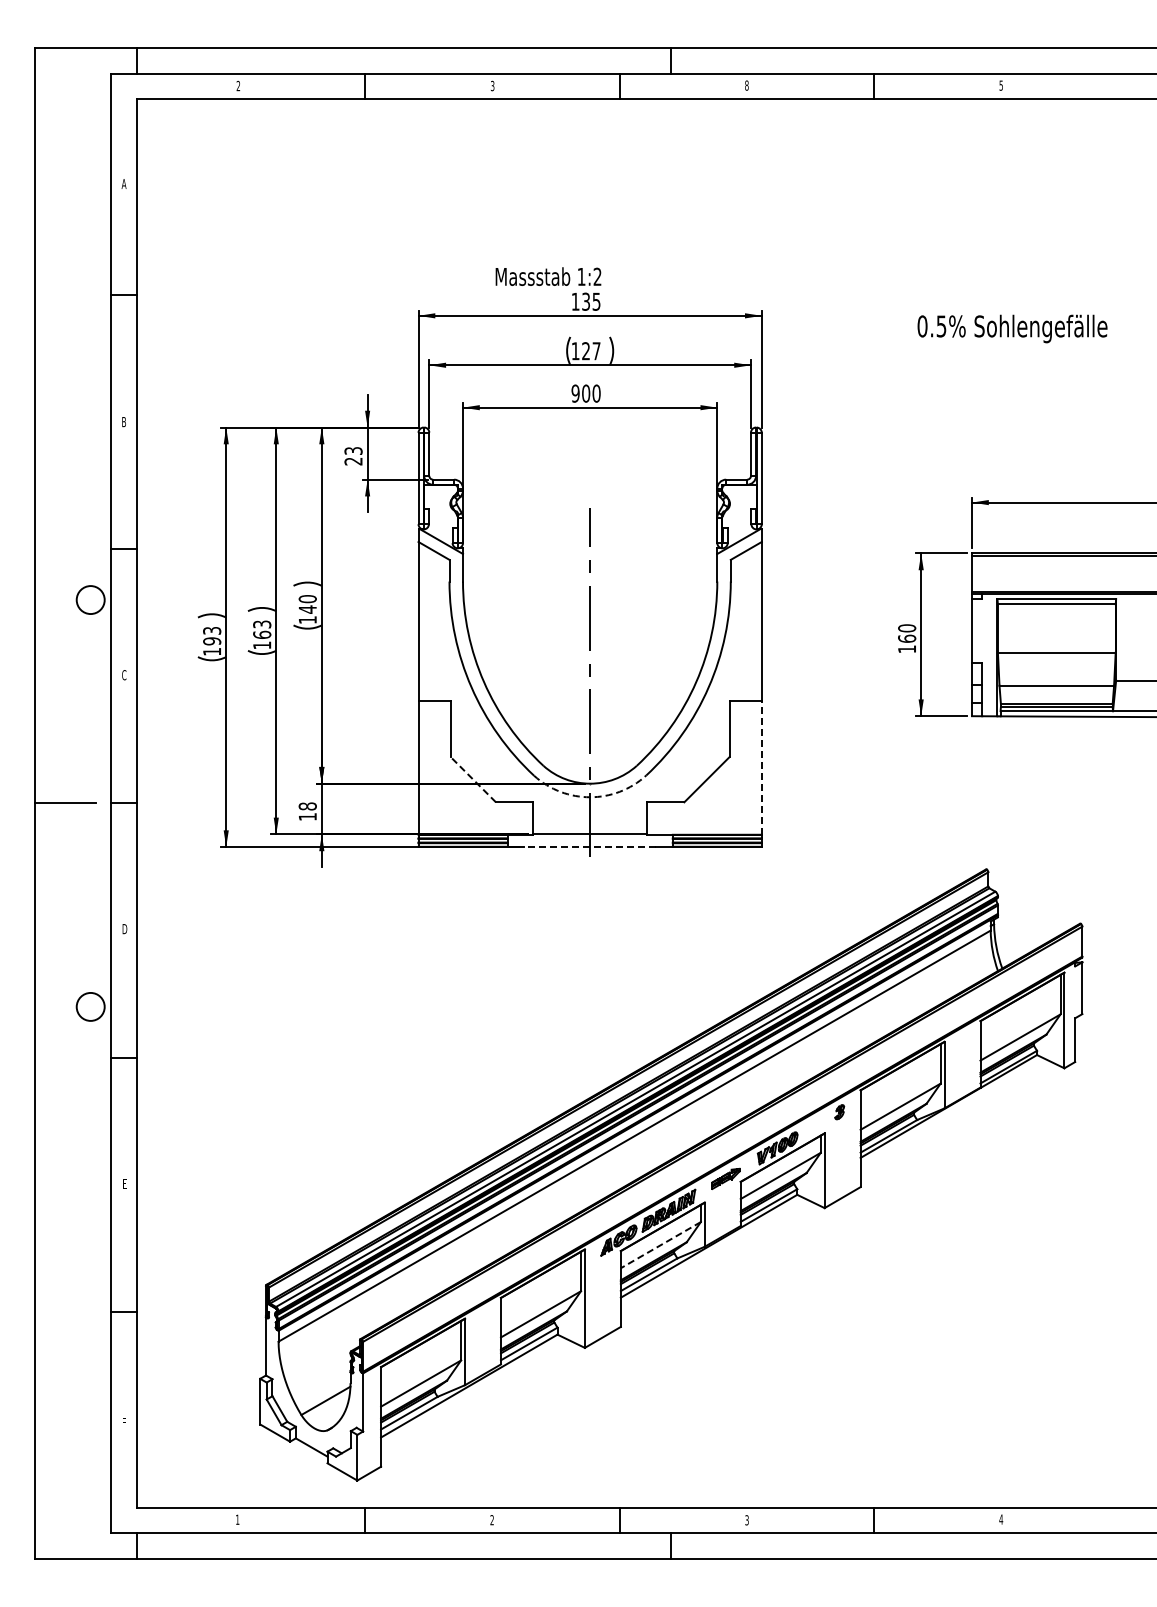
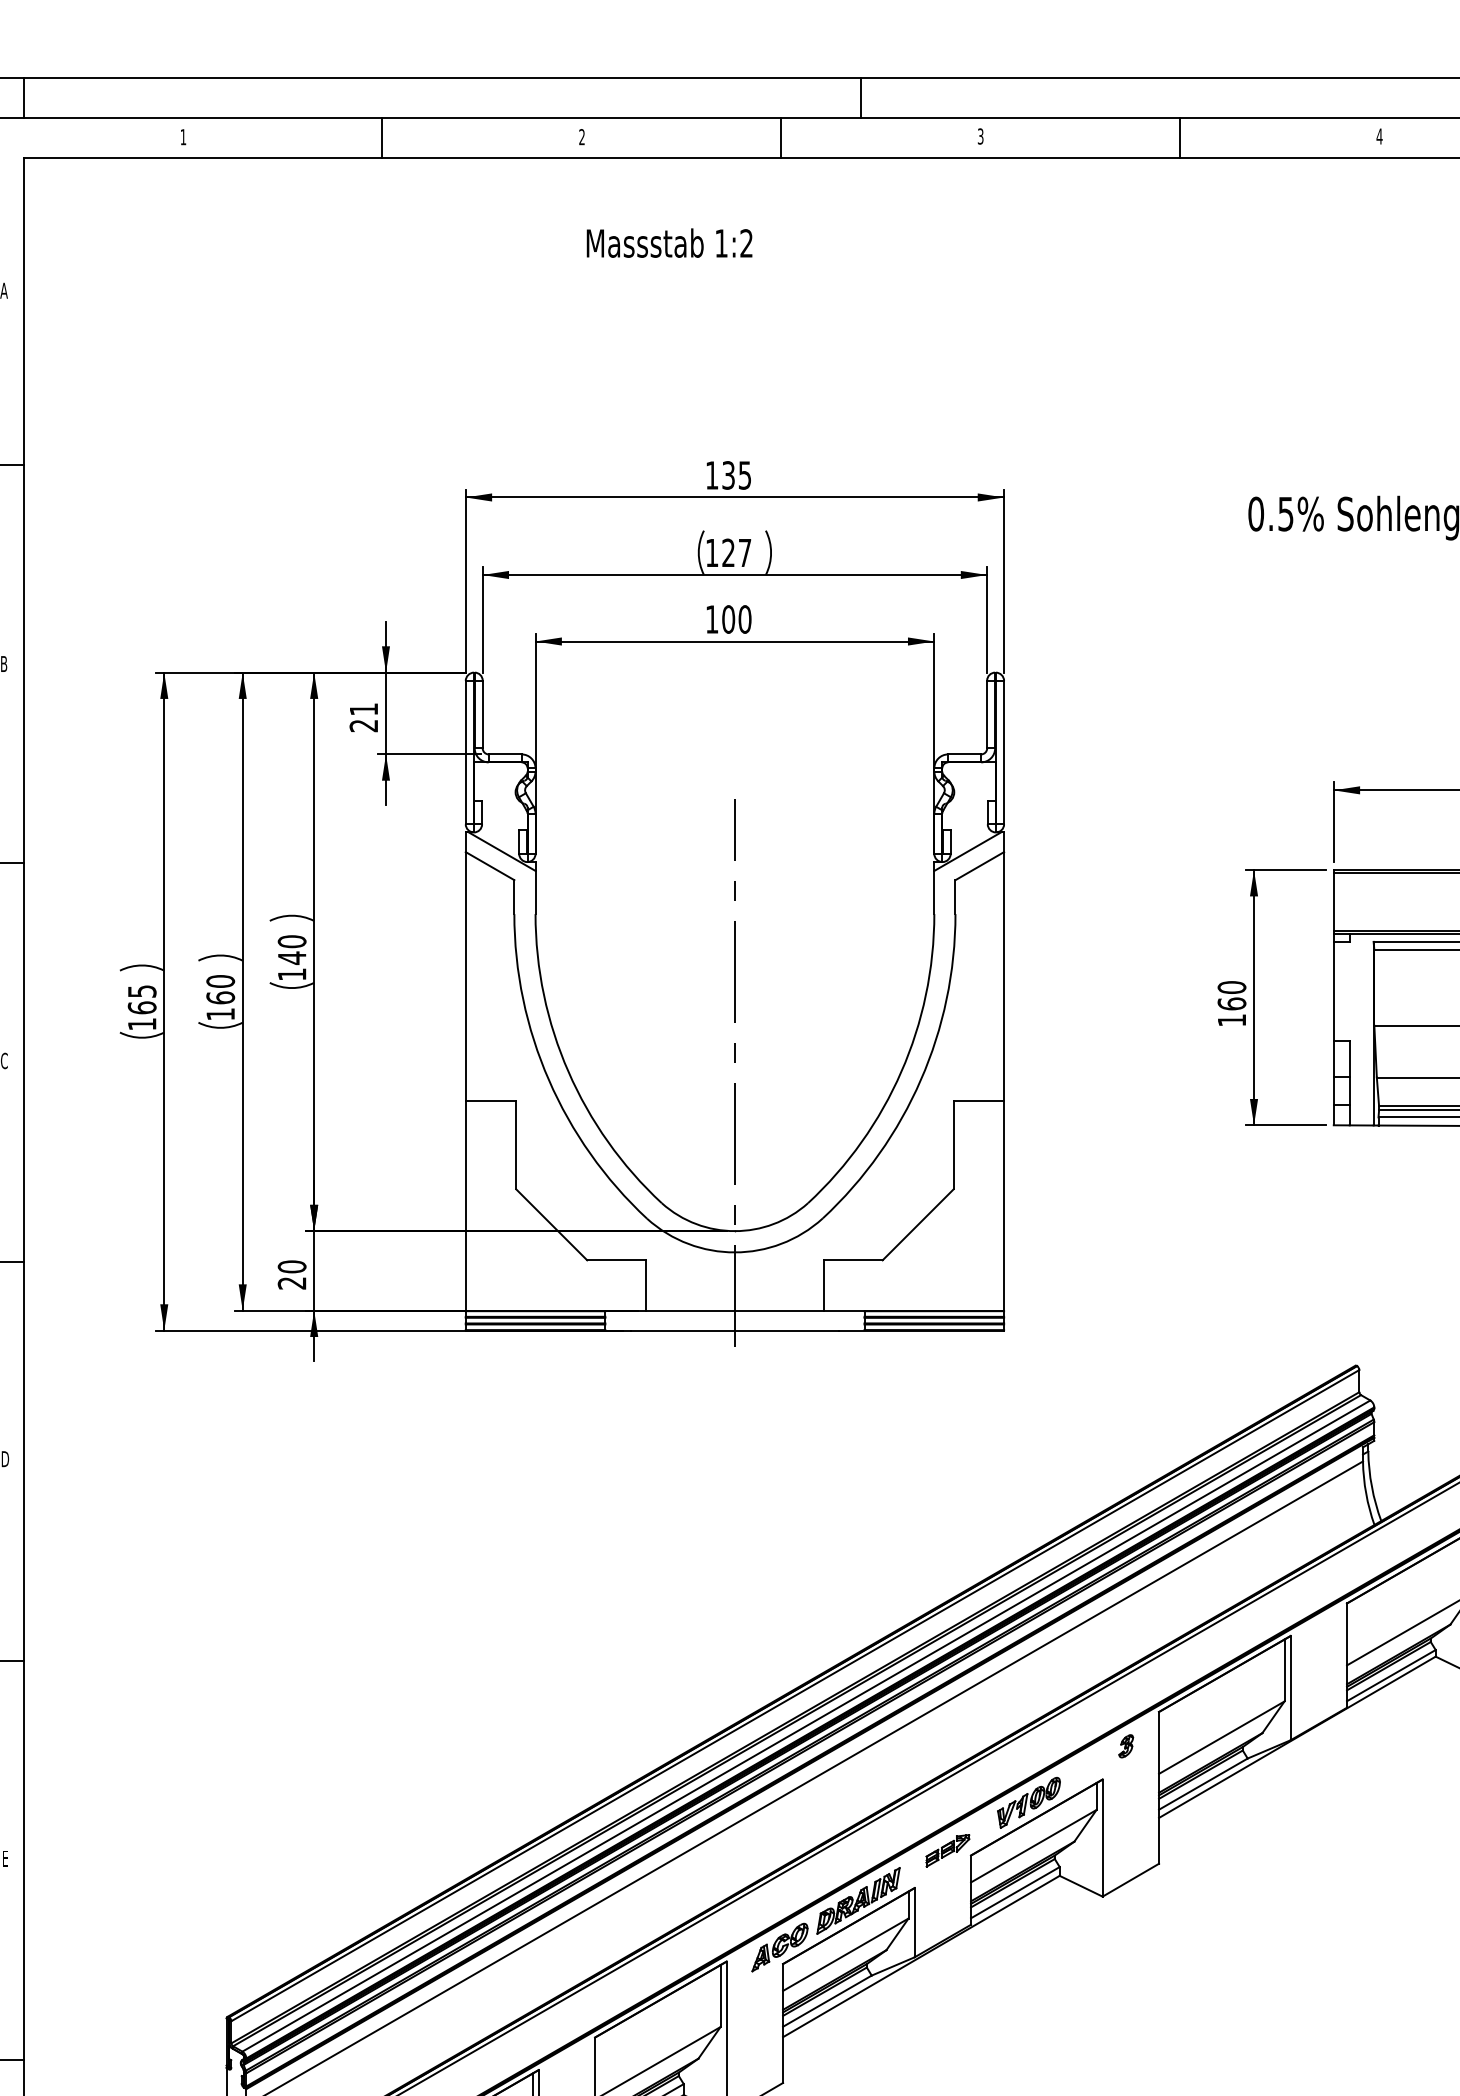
text: (237, 85) -> (181, 136), 2 -> 1
text: (746, 85) -> (980, 136), 8 -> 3
text: (1001, 85) -> (1379, 136), 5 -> 4
text: (492, 86) -> (581, 137), 3 -> 2
text: (548, 276) -> (669, 242), moved
text: (575, 393) -> (711, 619), 900 -> 100
text: (353, 450) -> (363, 708), 23 -> 21
text: (262, 624) -> (221, 981), 163 -> 160
text: (212, 636) -> (142, 1000), 193 -> 165
line: (761, 767) -> (1003, 1205), dashed -> solid
line: (473, 779) -> (552, 1224), dashed -> solid
arc: (590, 797) -> (735, 1252), dashed -> solid
text: (307, 811) -> (291, 1274), 18 -> 20
line: (589, 847) -> (733, 1331), dashed -> solid
line: (660, 1245) -> (845, 1955), dashed -> solid

